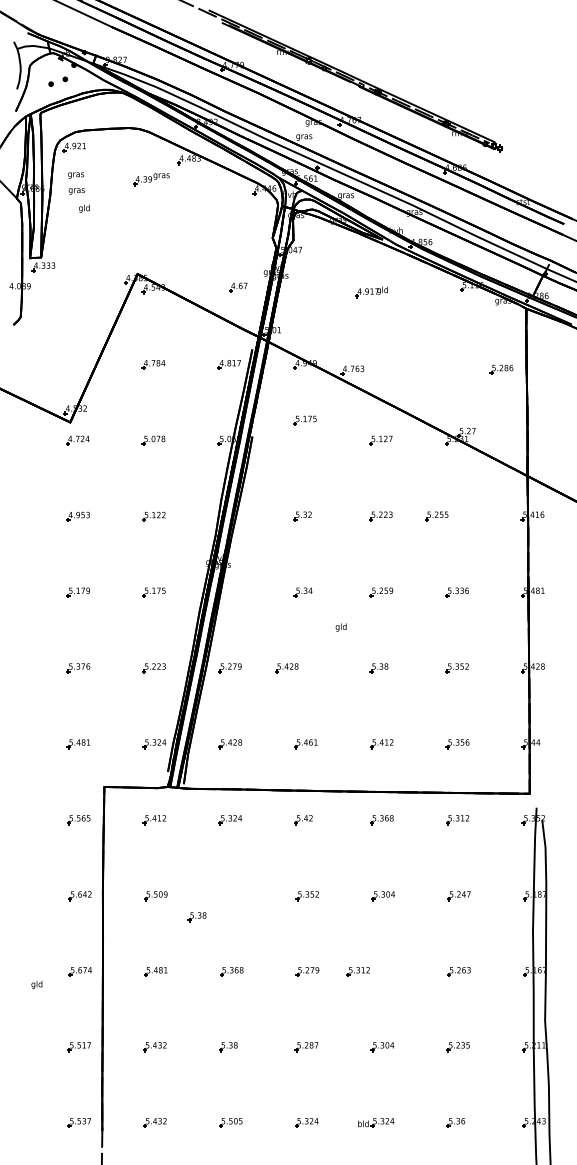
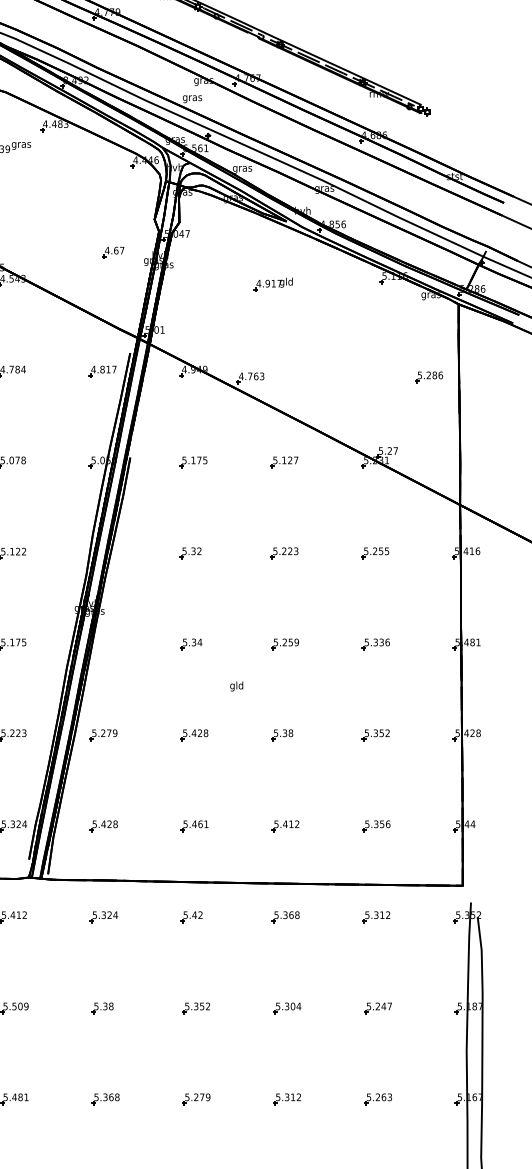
part: (238, 287) -> (113, 252), moved
part: (304, 420) -> (192, 462), moved
part: (436, 516) -> (374, 553), moved
part: (286, 668) -> (193, 735), moved
part: (196, 917) -> (101, 1008), moved
part: (357, 971) -> (286, 1098), moved

